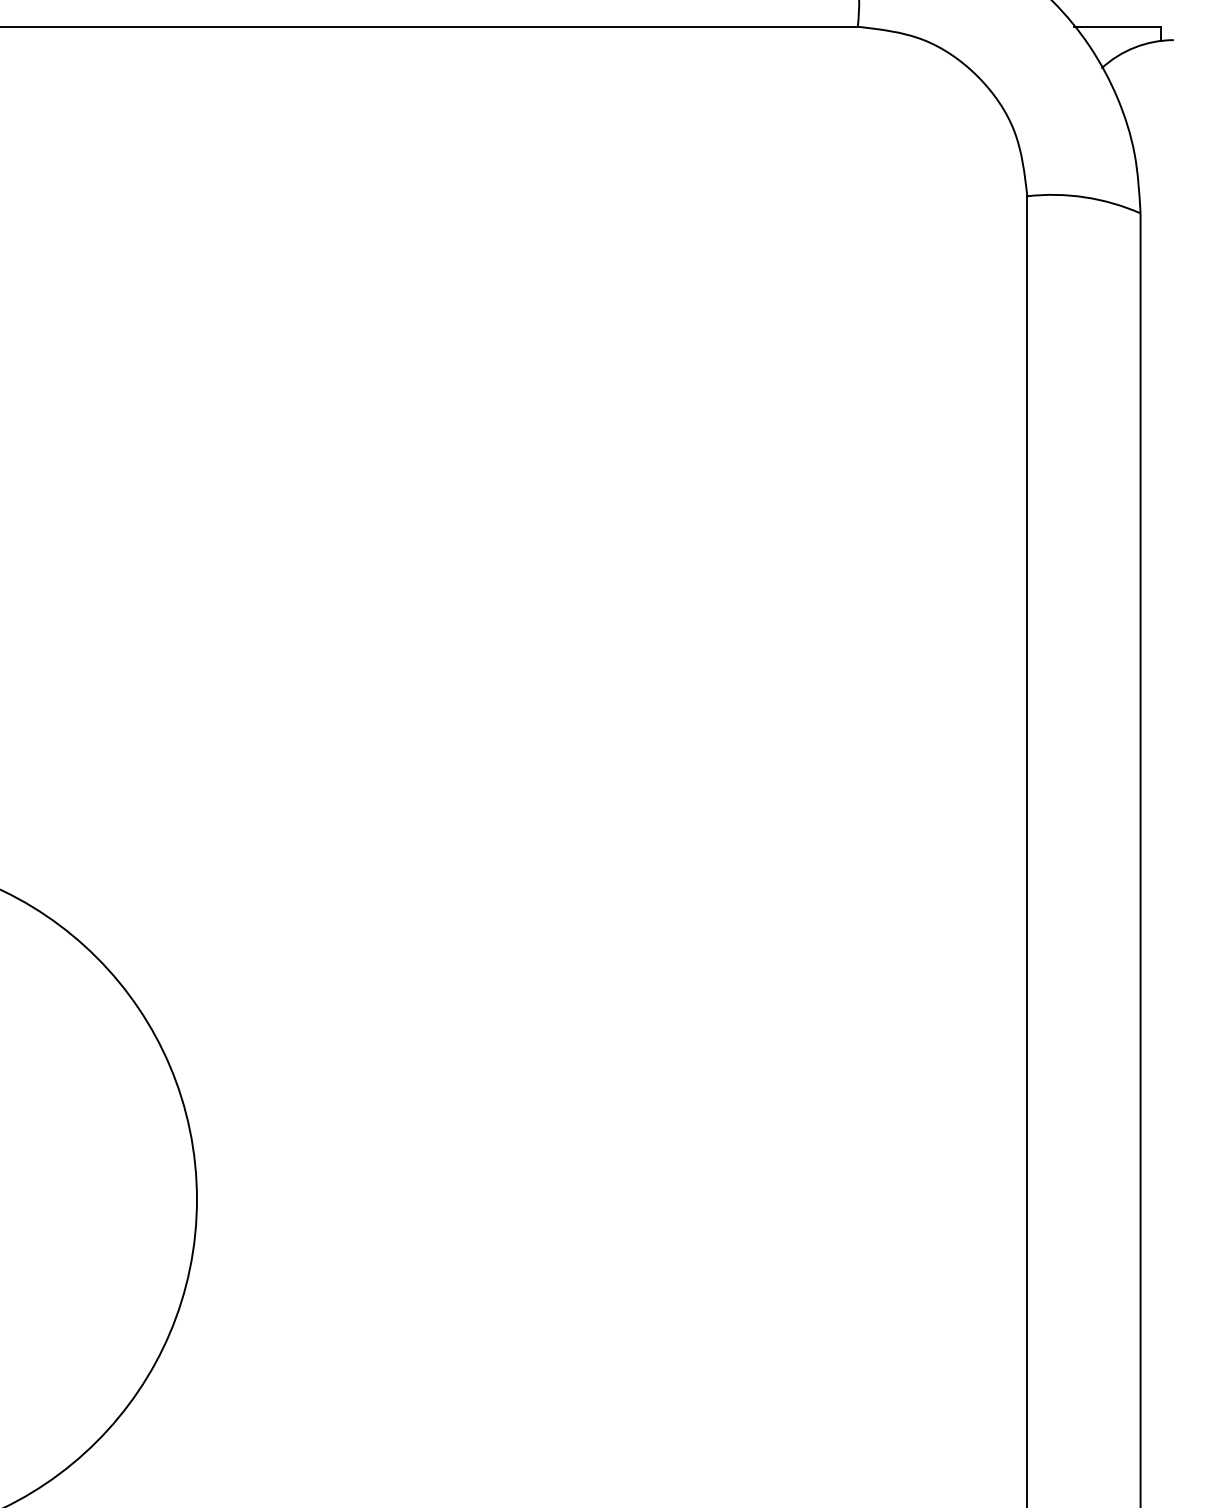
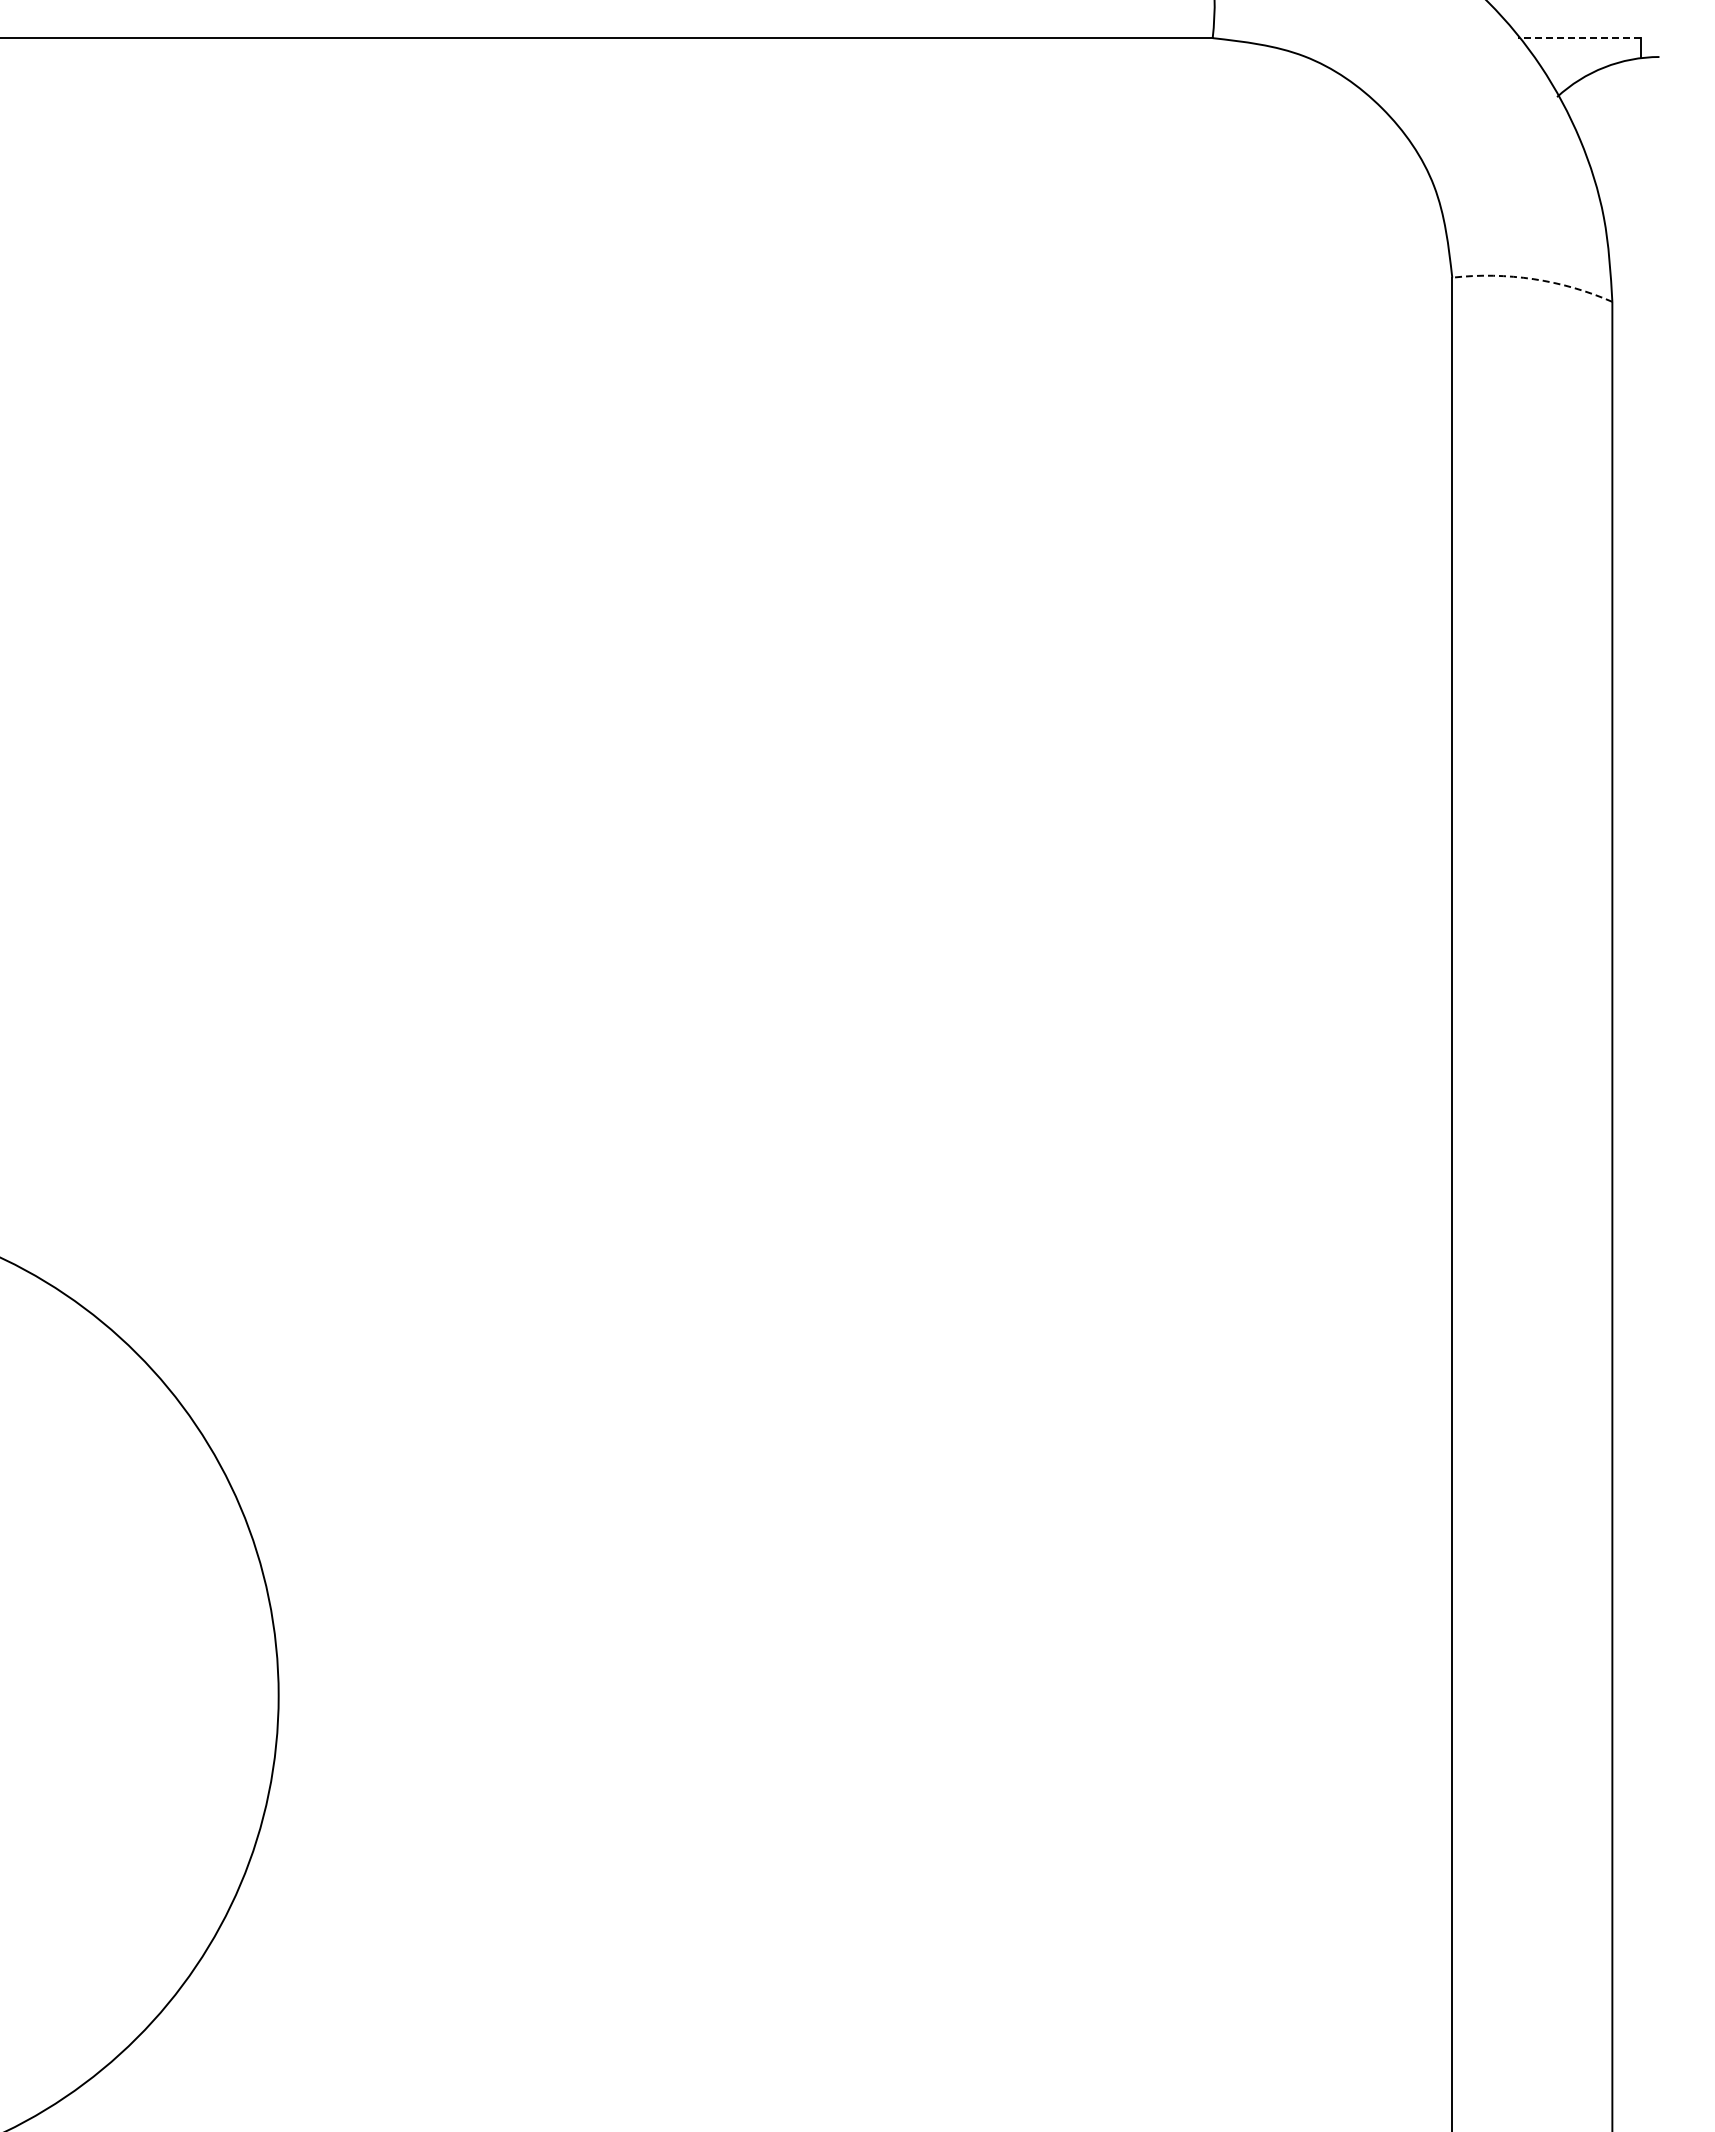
line: (1116, 27) -> (1578, 38), solid -> dashed
arc: (1084, 197) -> (1533, 279), solid -> dashed

